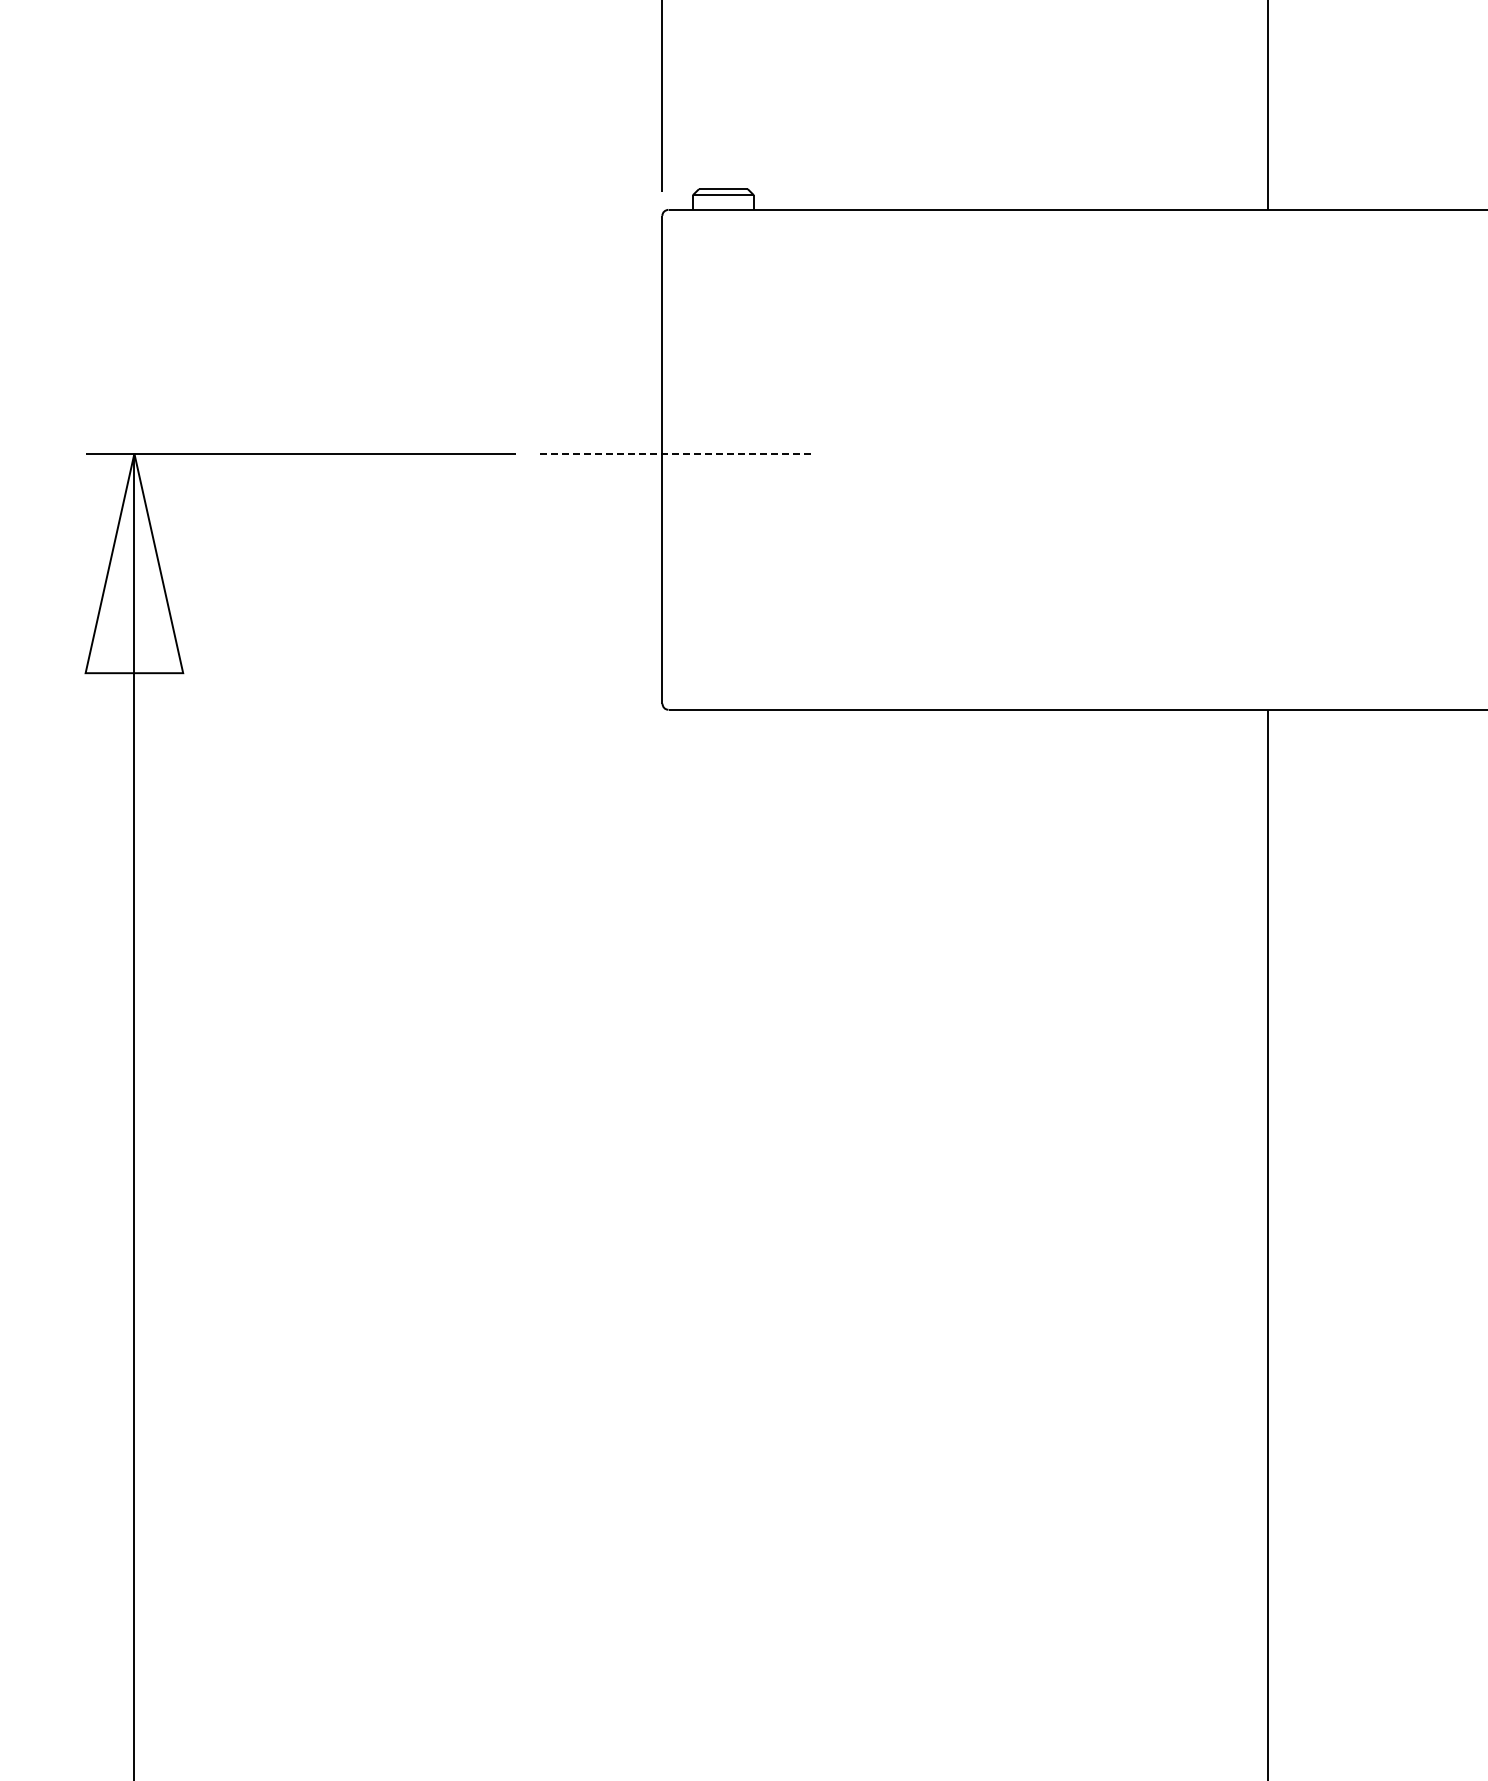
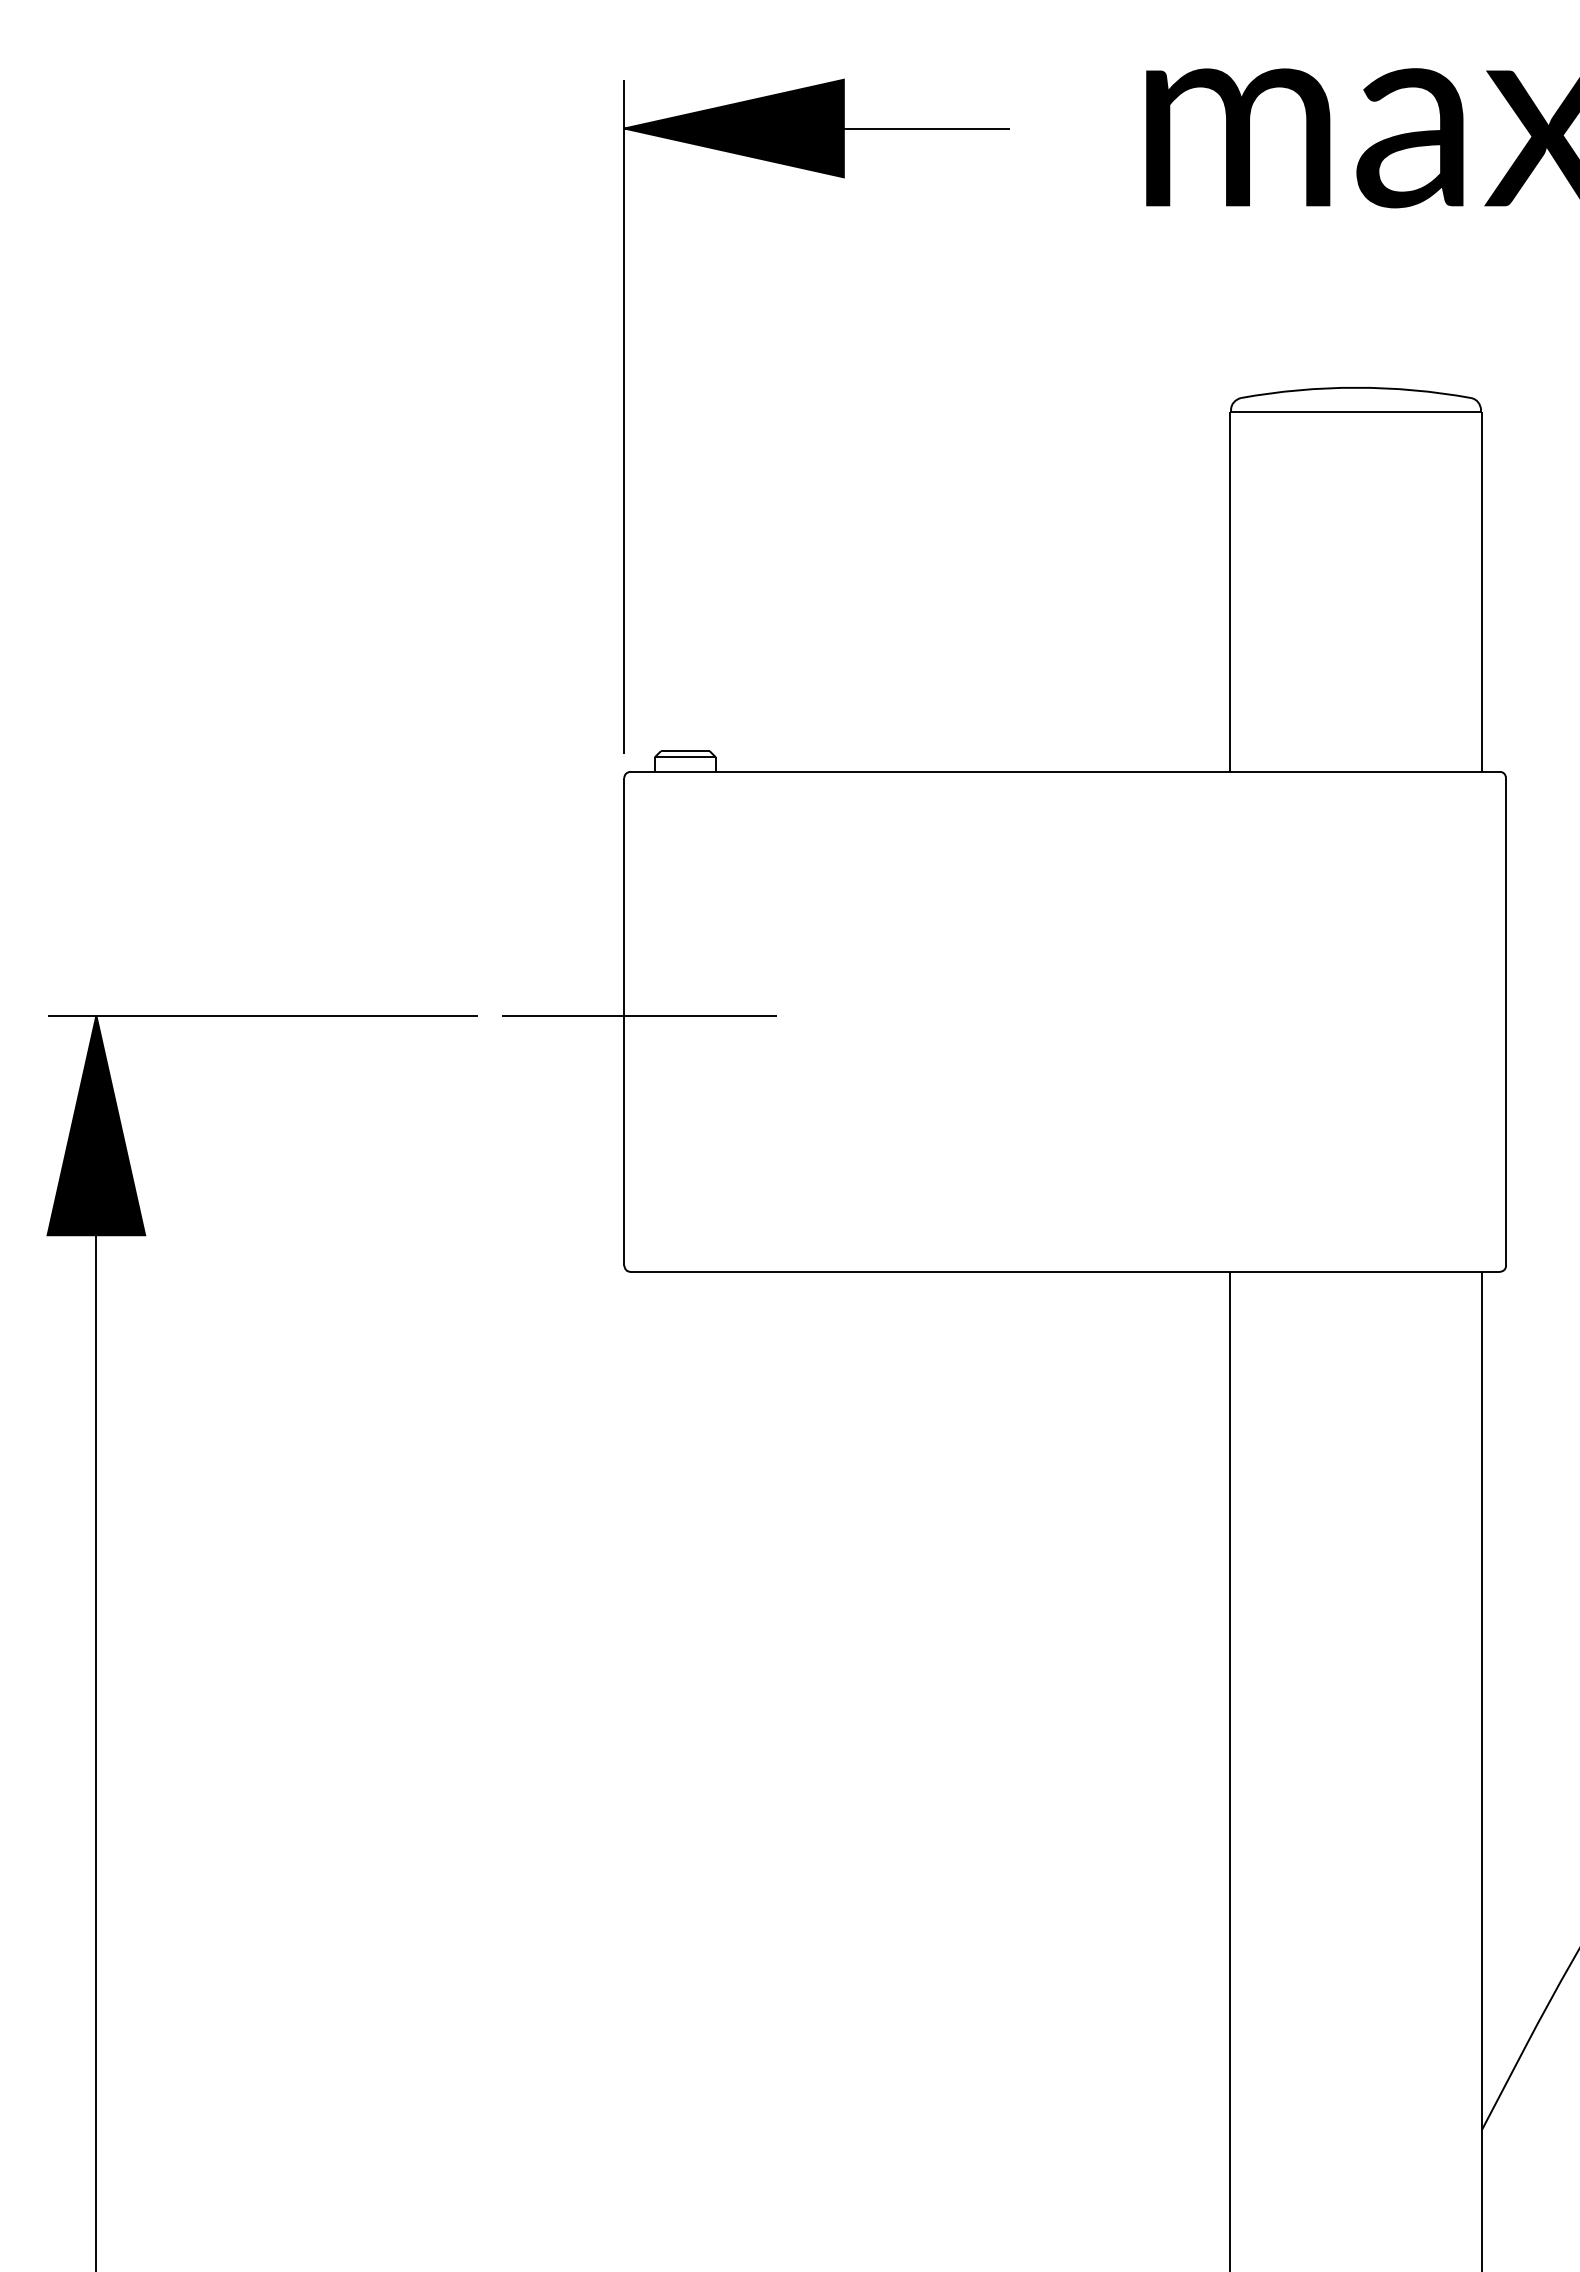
line: (678, 453) -> (640, 1015), dashed -> solid
fill: (134, 563) -> (96, 1125), added

